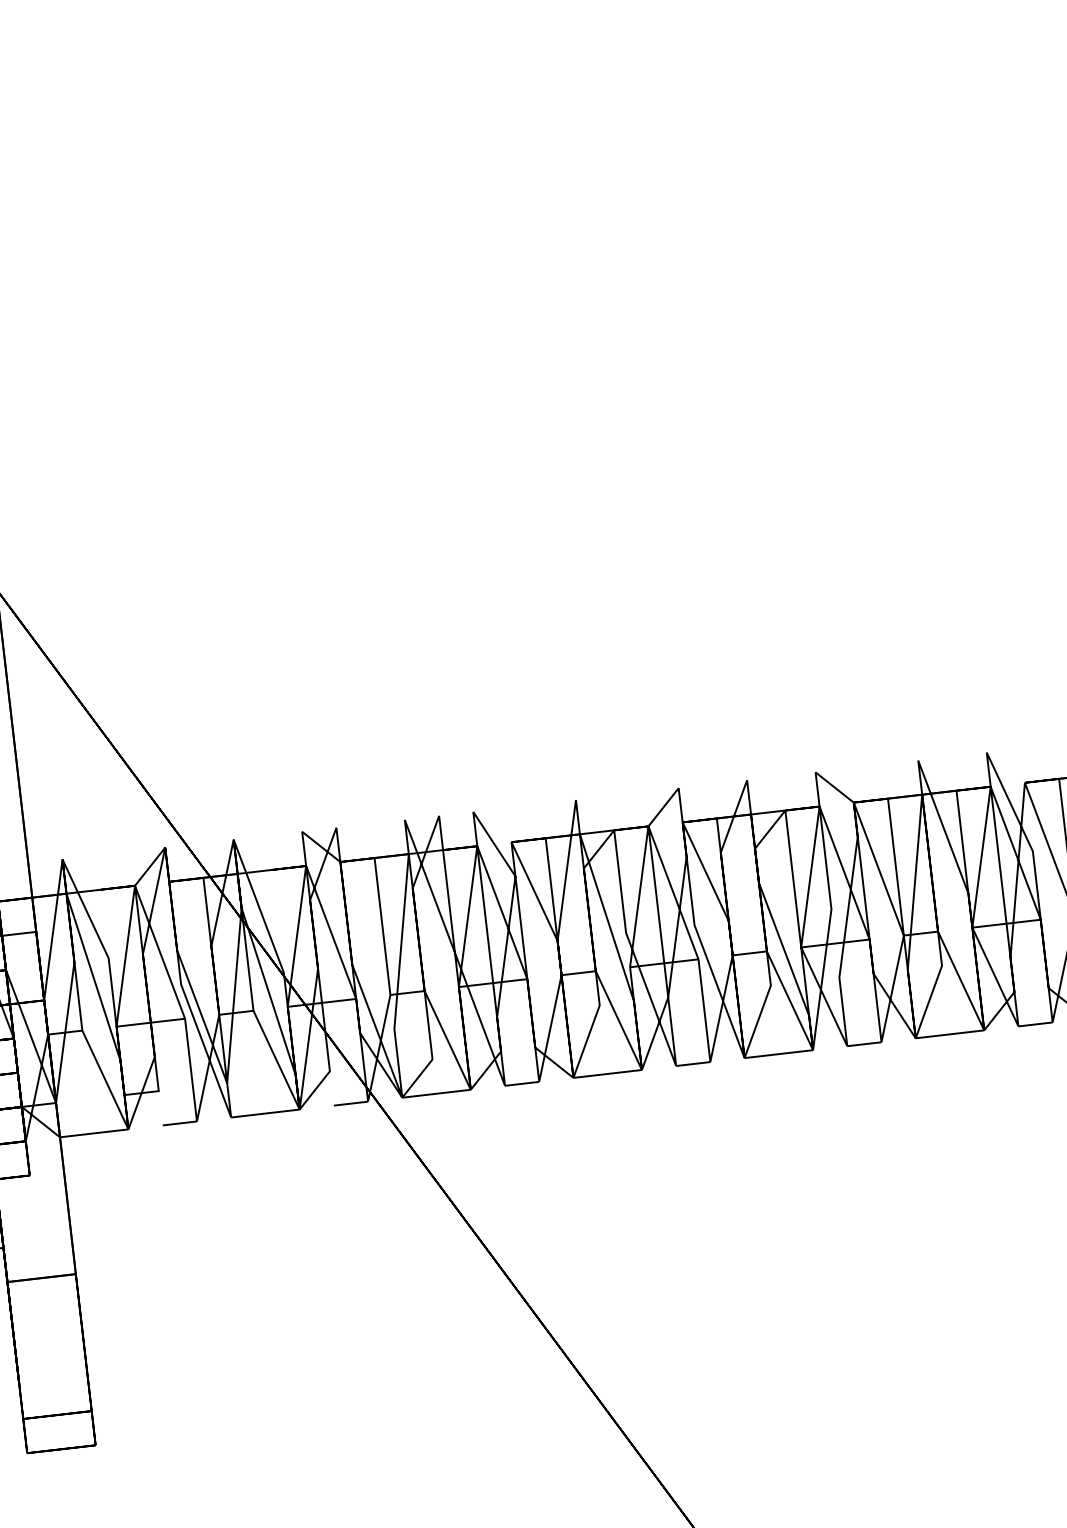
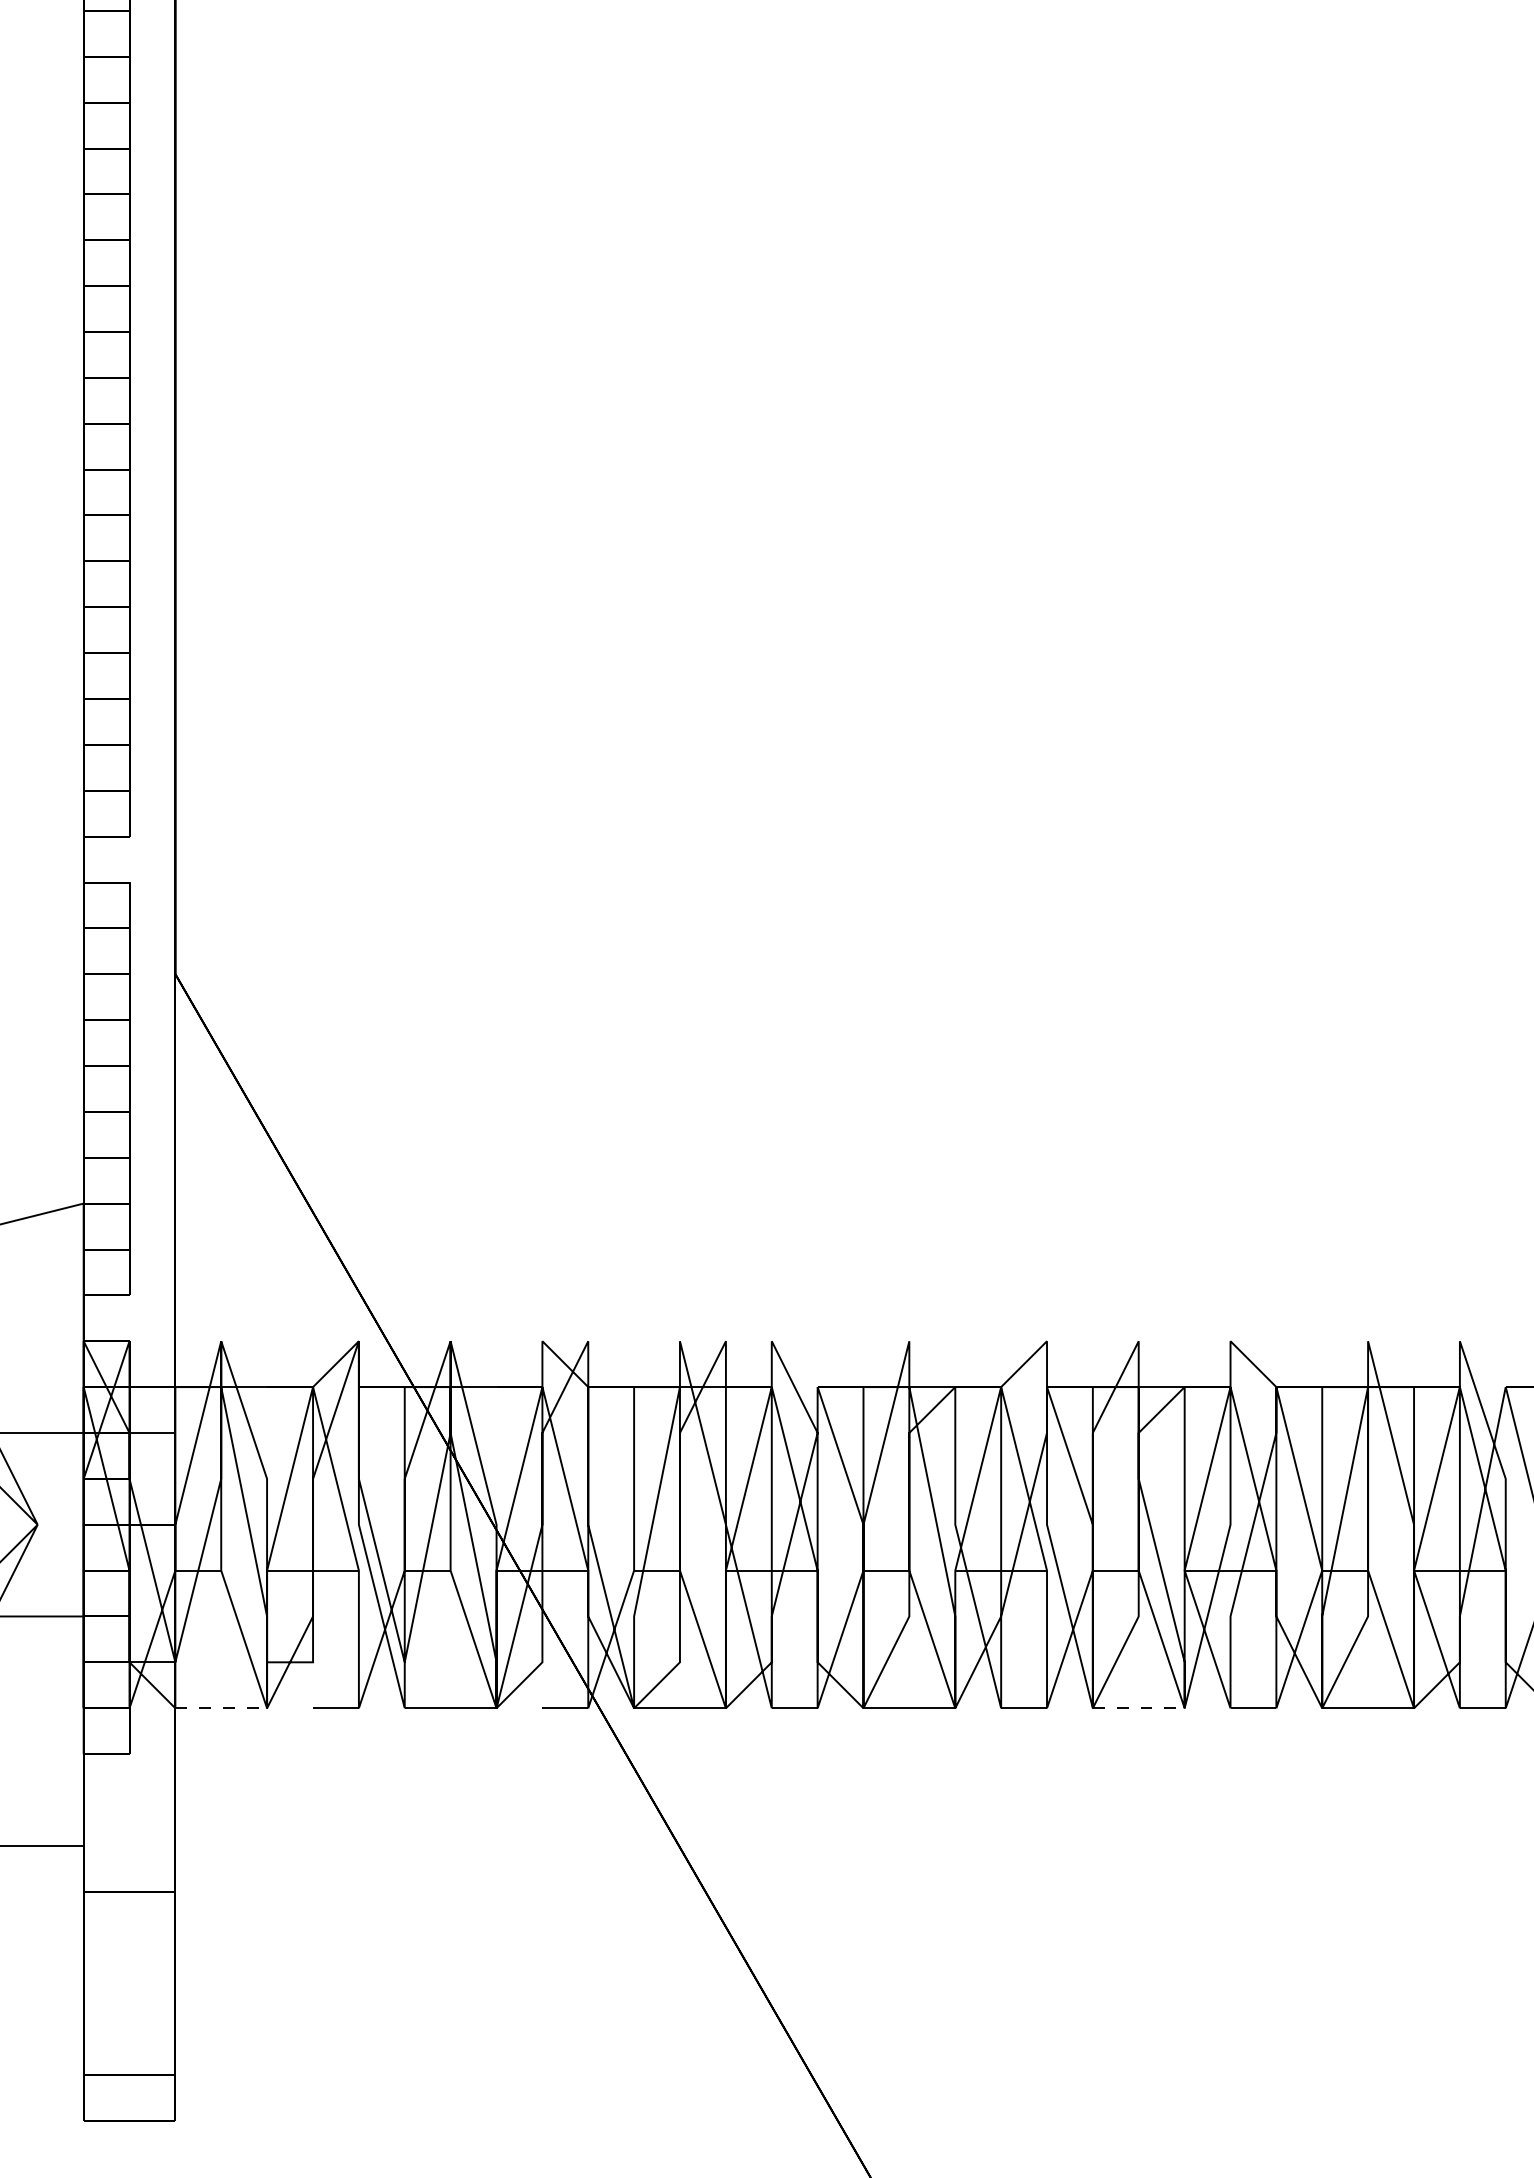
line: (778, 1054) -> (1138, 1708), solid -> dashed
line: (94, 1133) -> (221, 1708), solid -> dashed

